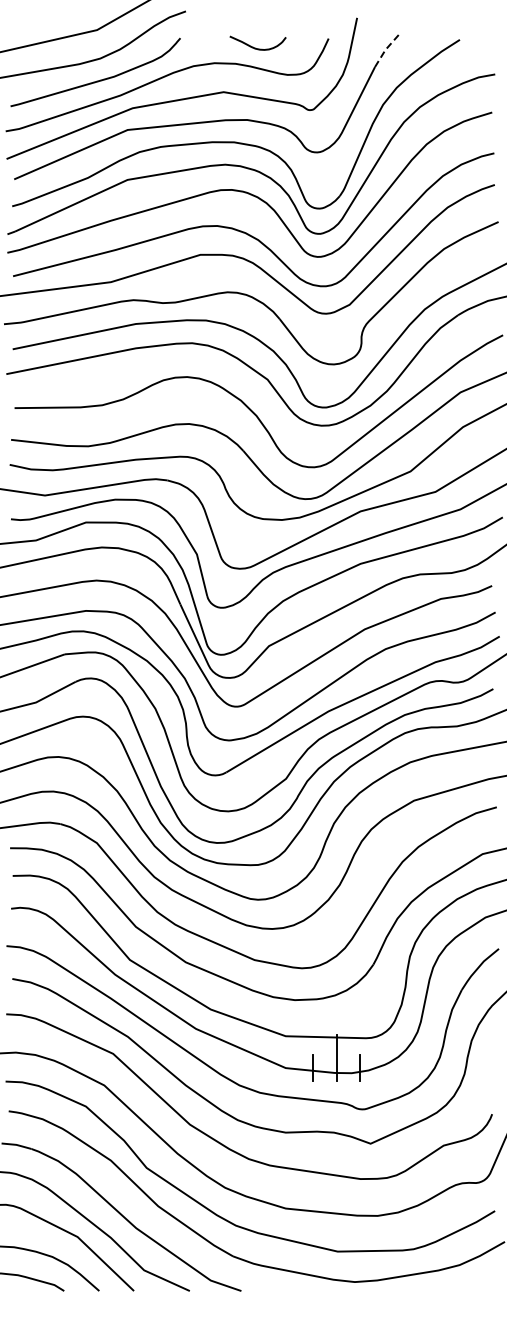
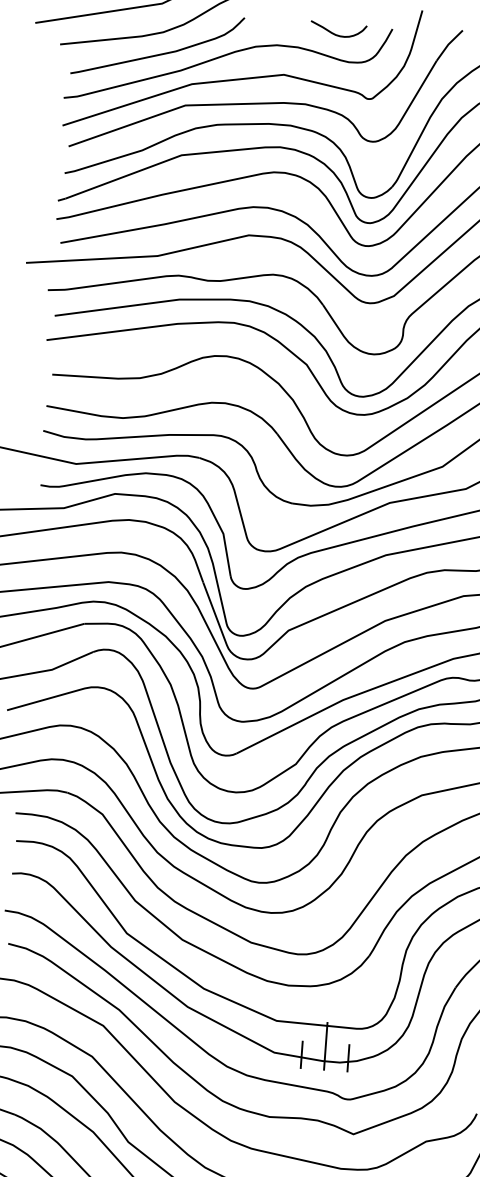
curve: (255, 47) -> (335, 33), moved
line: (385, 49) -> (448, 44), dashed -> solid

